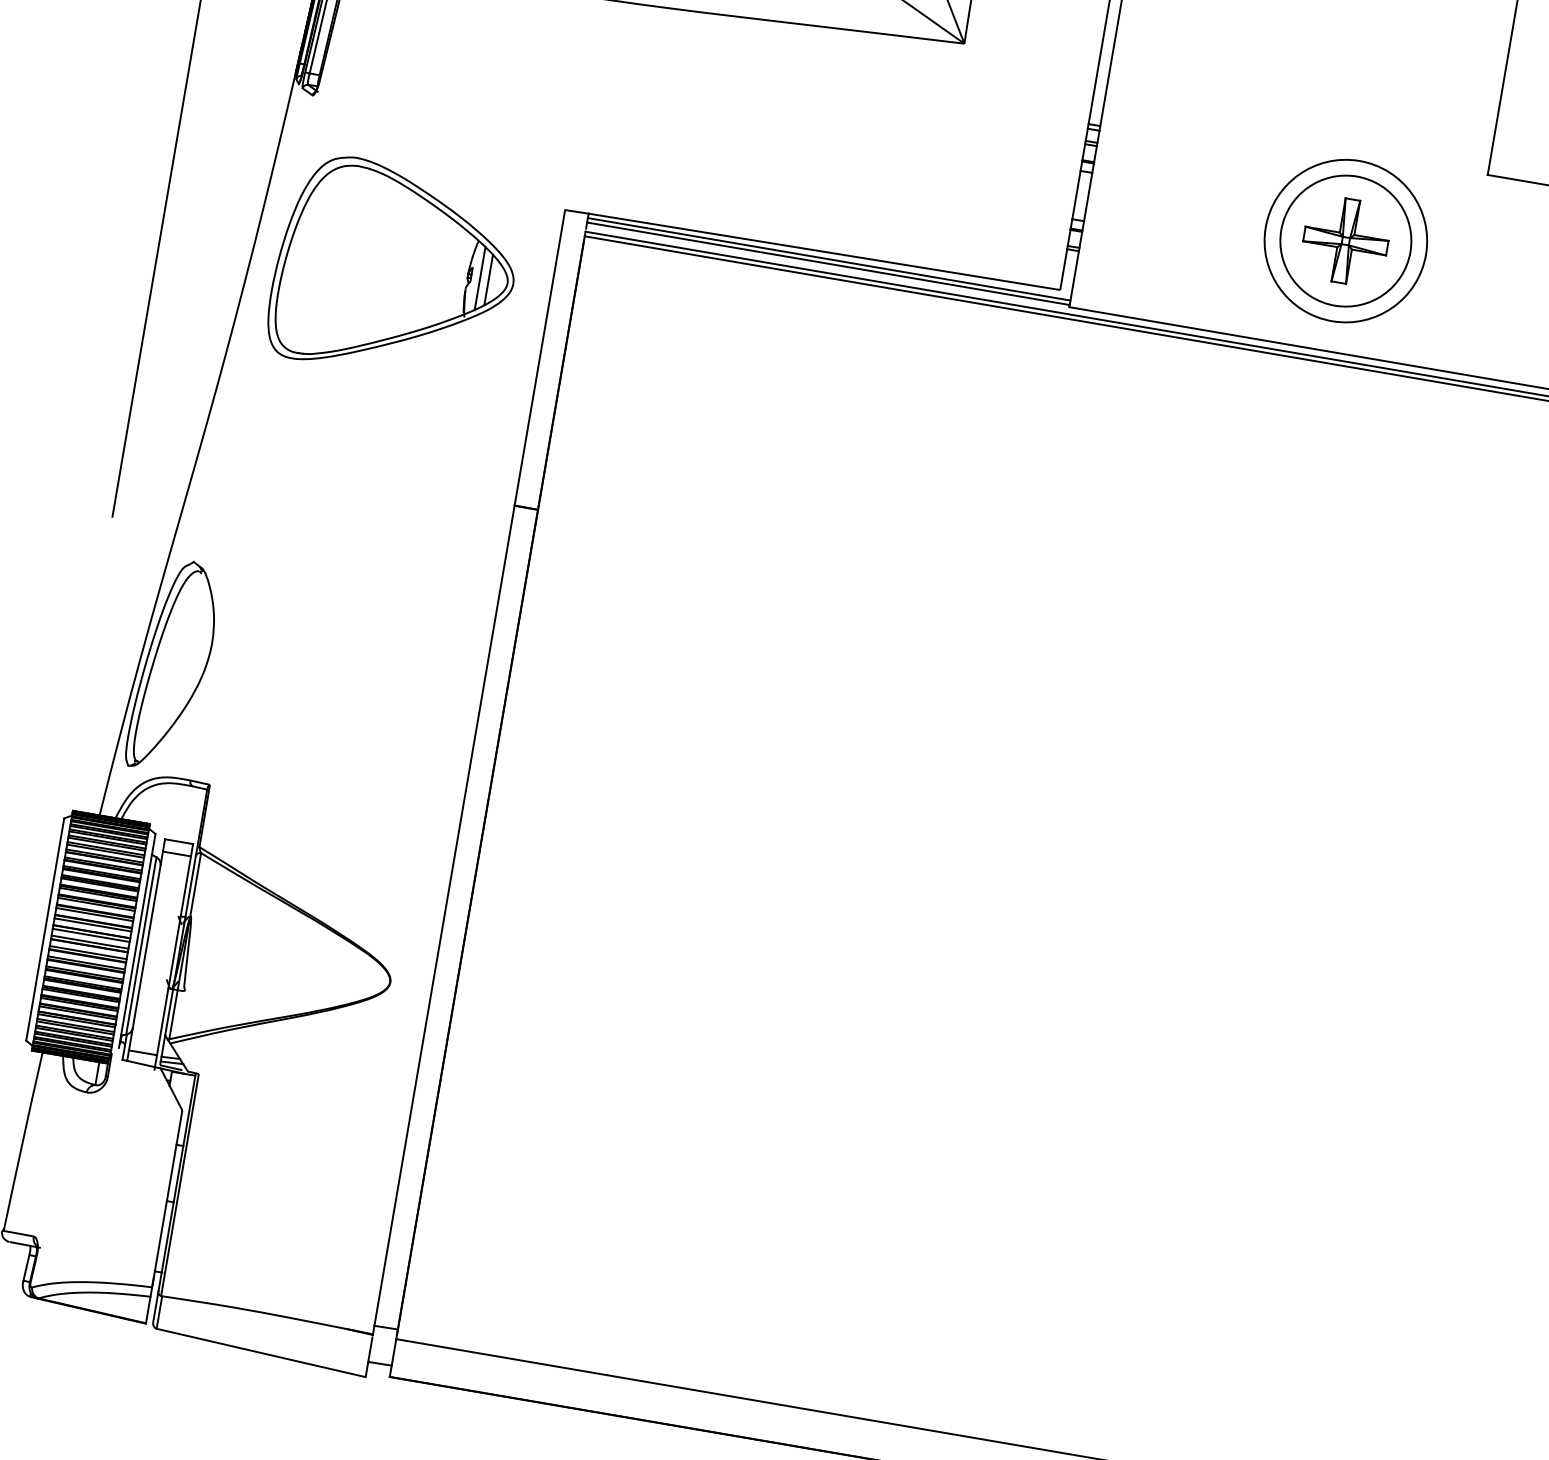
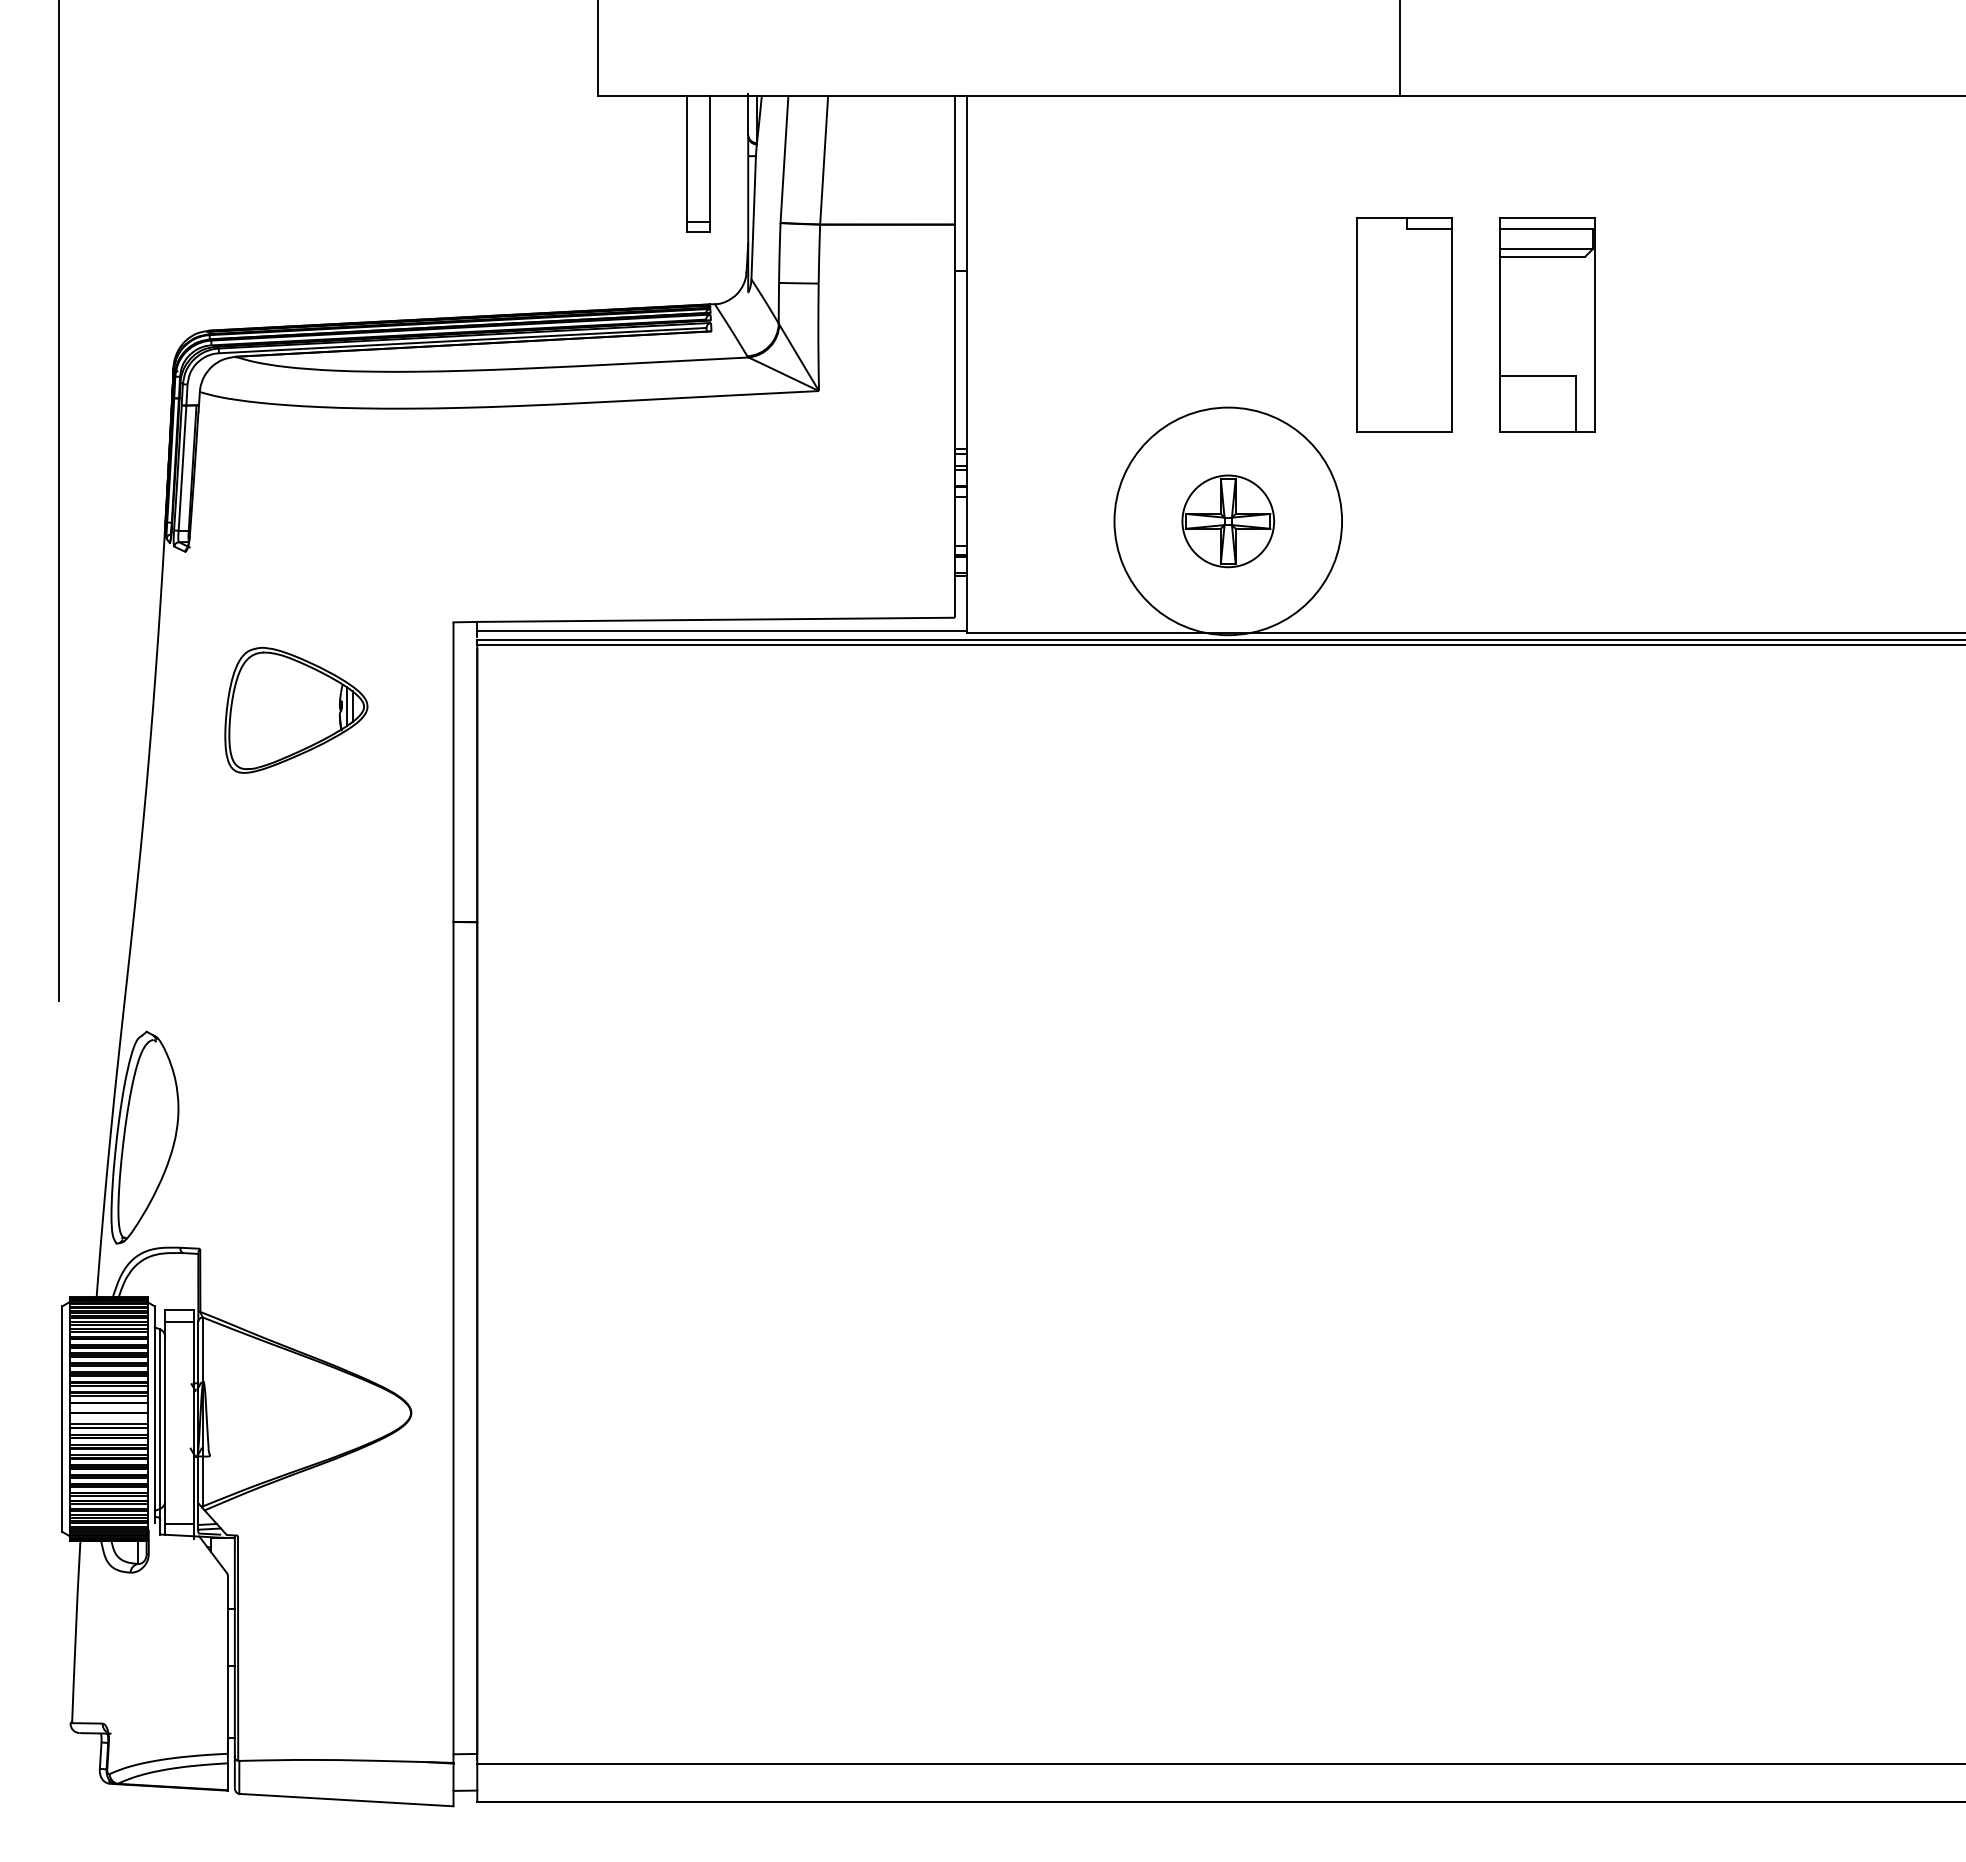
circle: (1345, 240) -> (1227, 520), size x0.7
circle: (1346, 241) -> (1228, 521), size x1.4
line: (828, 259) -> (721, 626), removed
part: (395, 270) -> (296, 710), size x0.6
line: (92, 924) -> (108, 1406), removed
line: (91, 935) -> (108, 1417), removed

